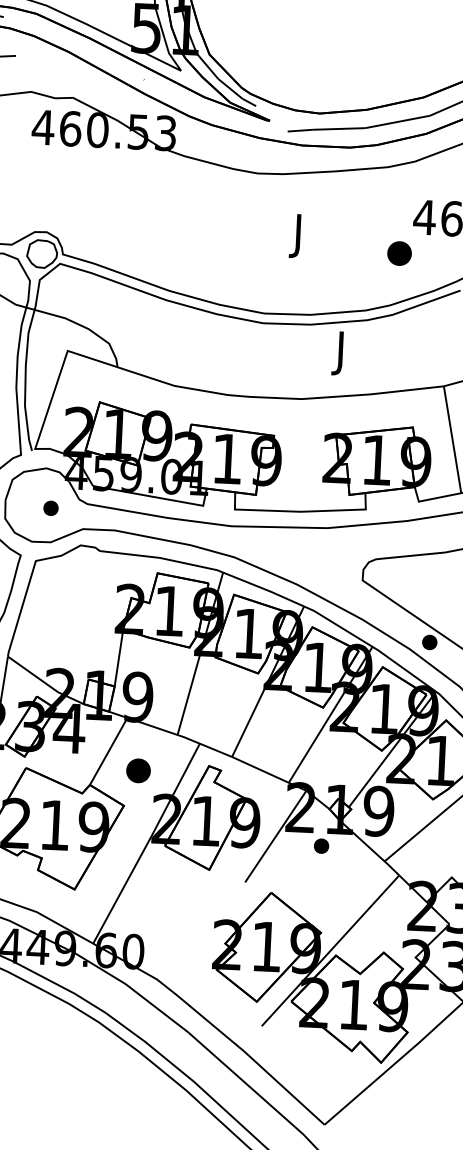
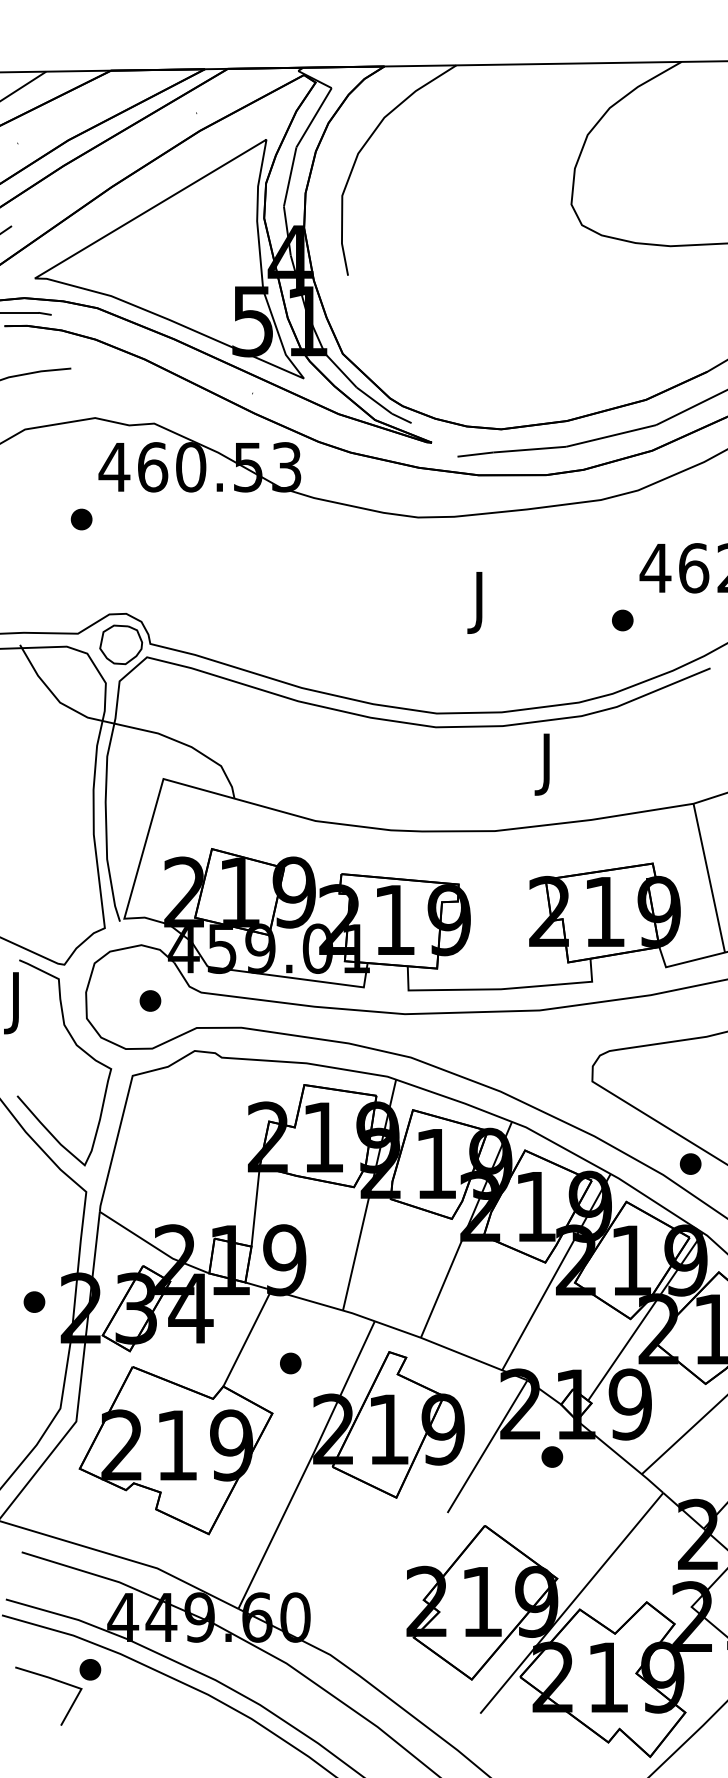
part: (18, 163) -> (81, 519), added
part: (399, 253) -> (622, 620), size x0.62
part: (138, 770) -> (290, 1363), size x0.62

